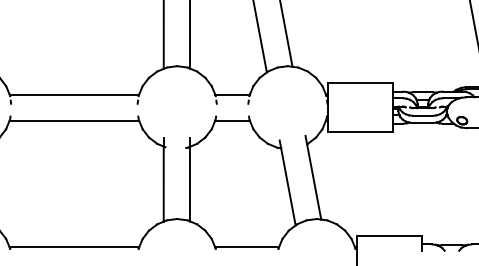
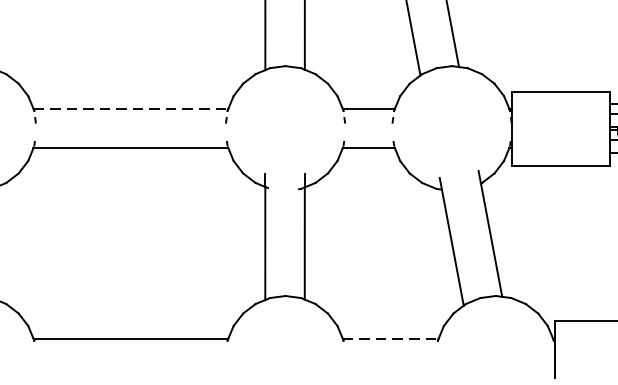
line: (74, 94) -> (131, 108), solid -> dashed
line: (247, 247) -> (391, 338), solid -> dashed

